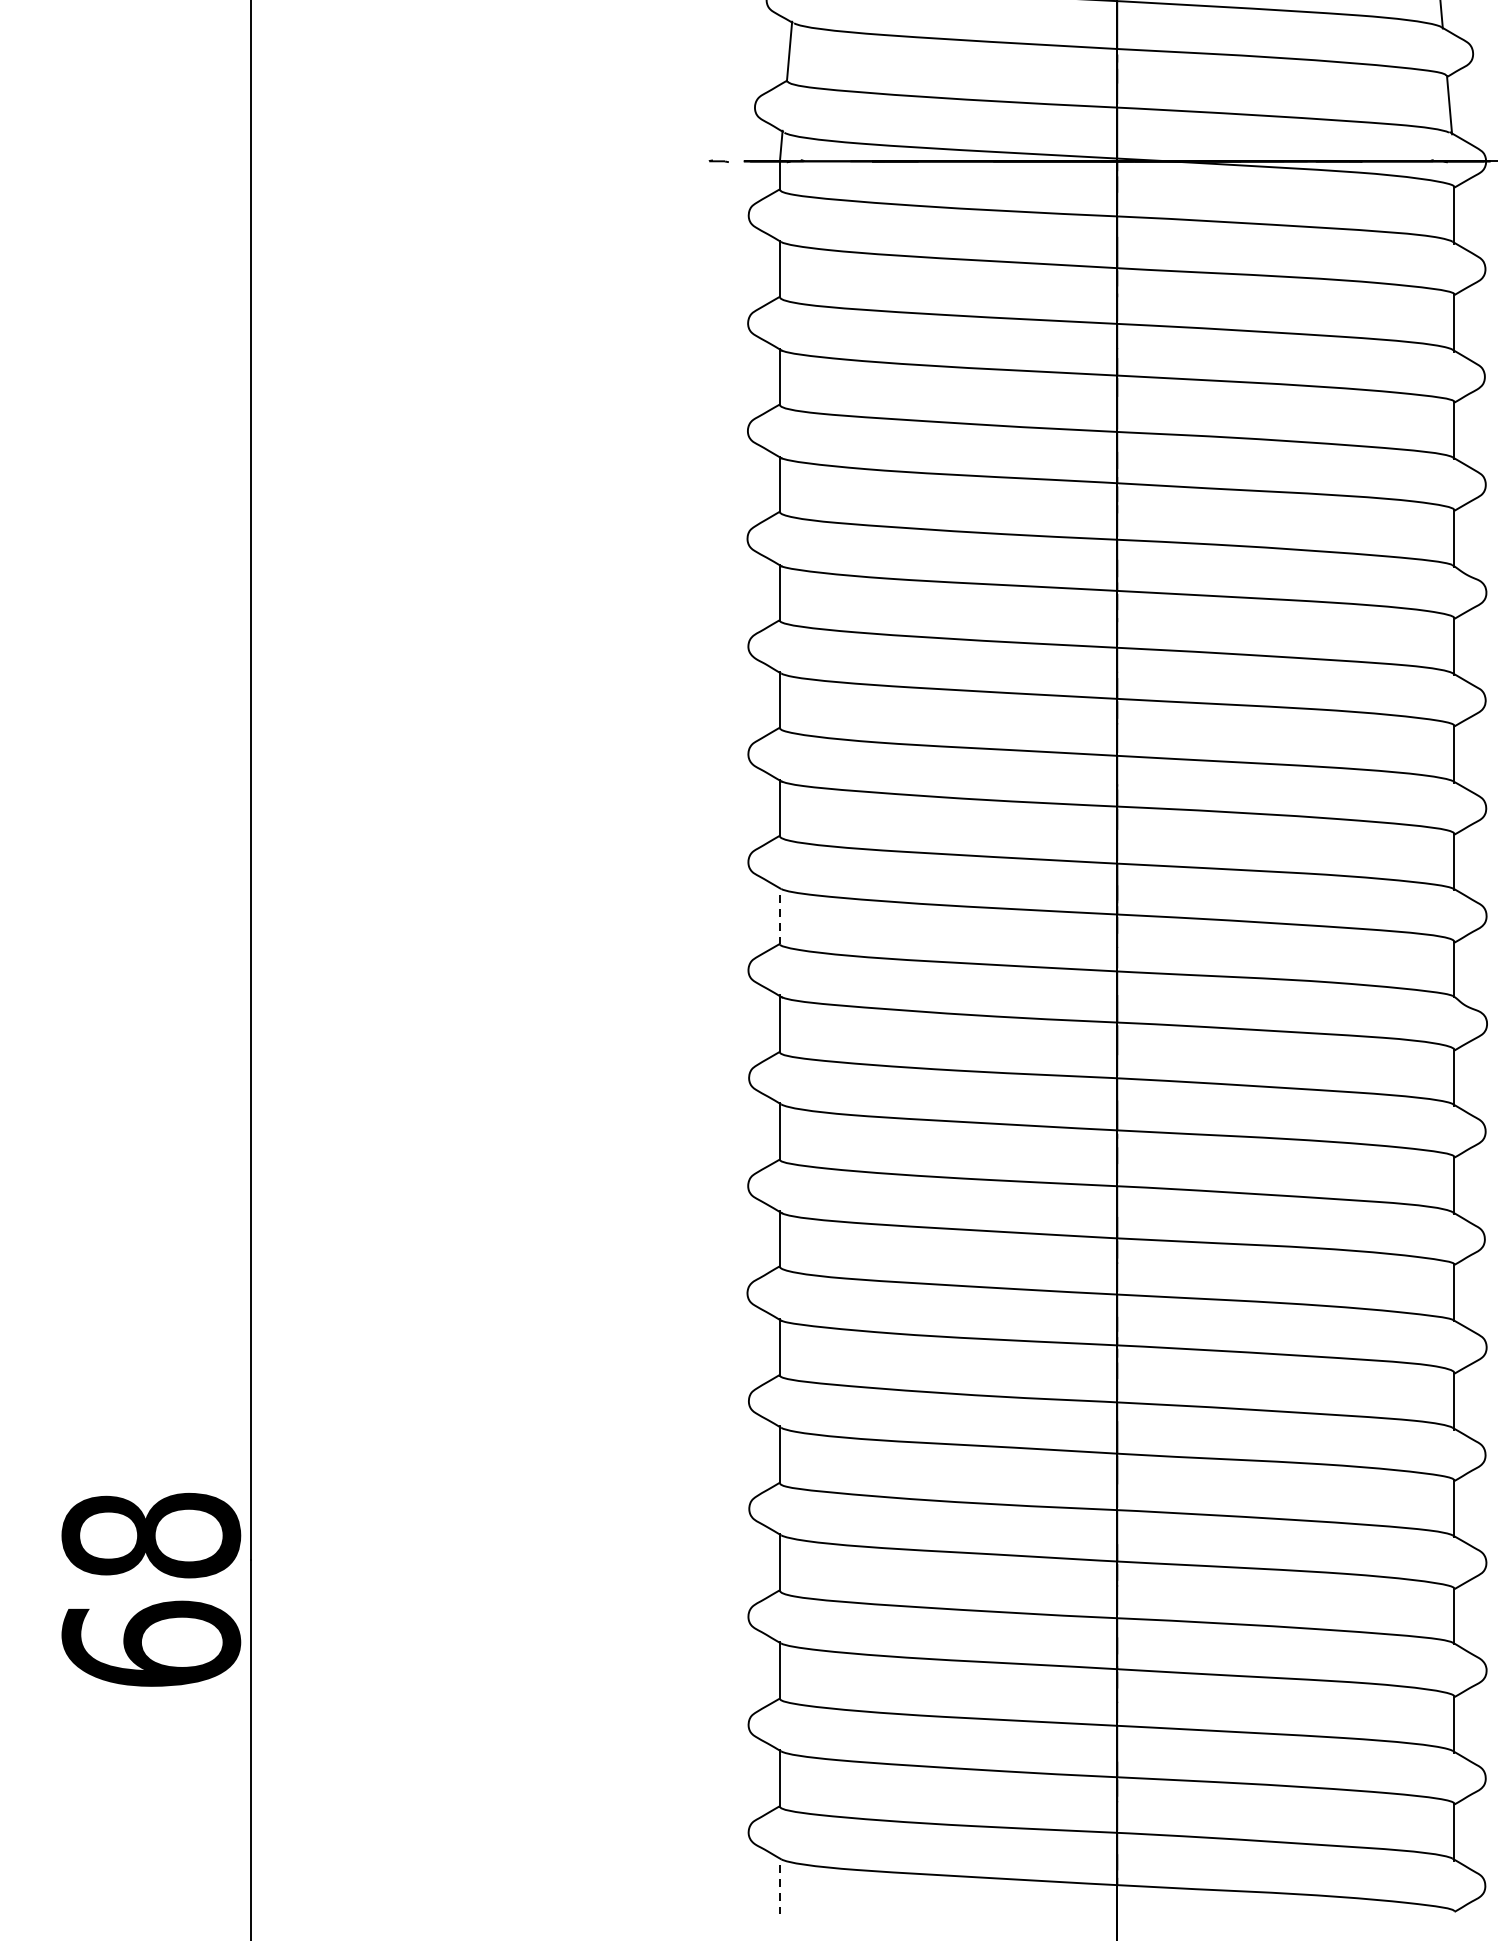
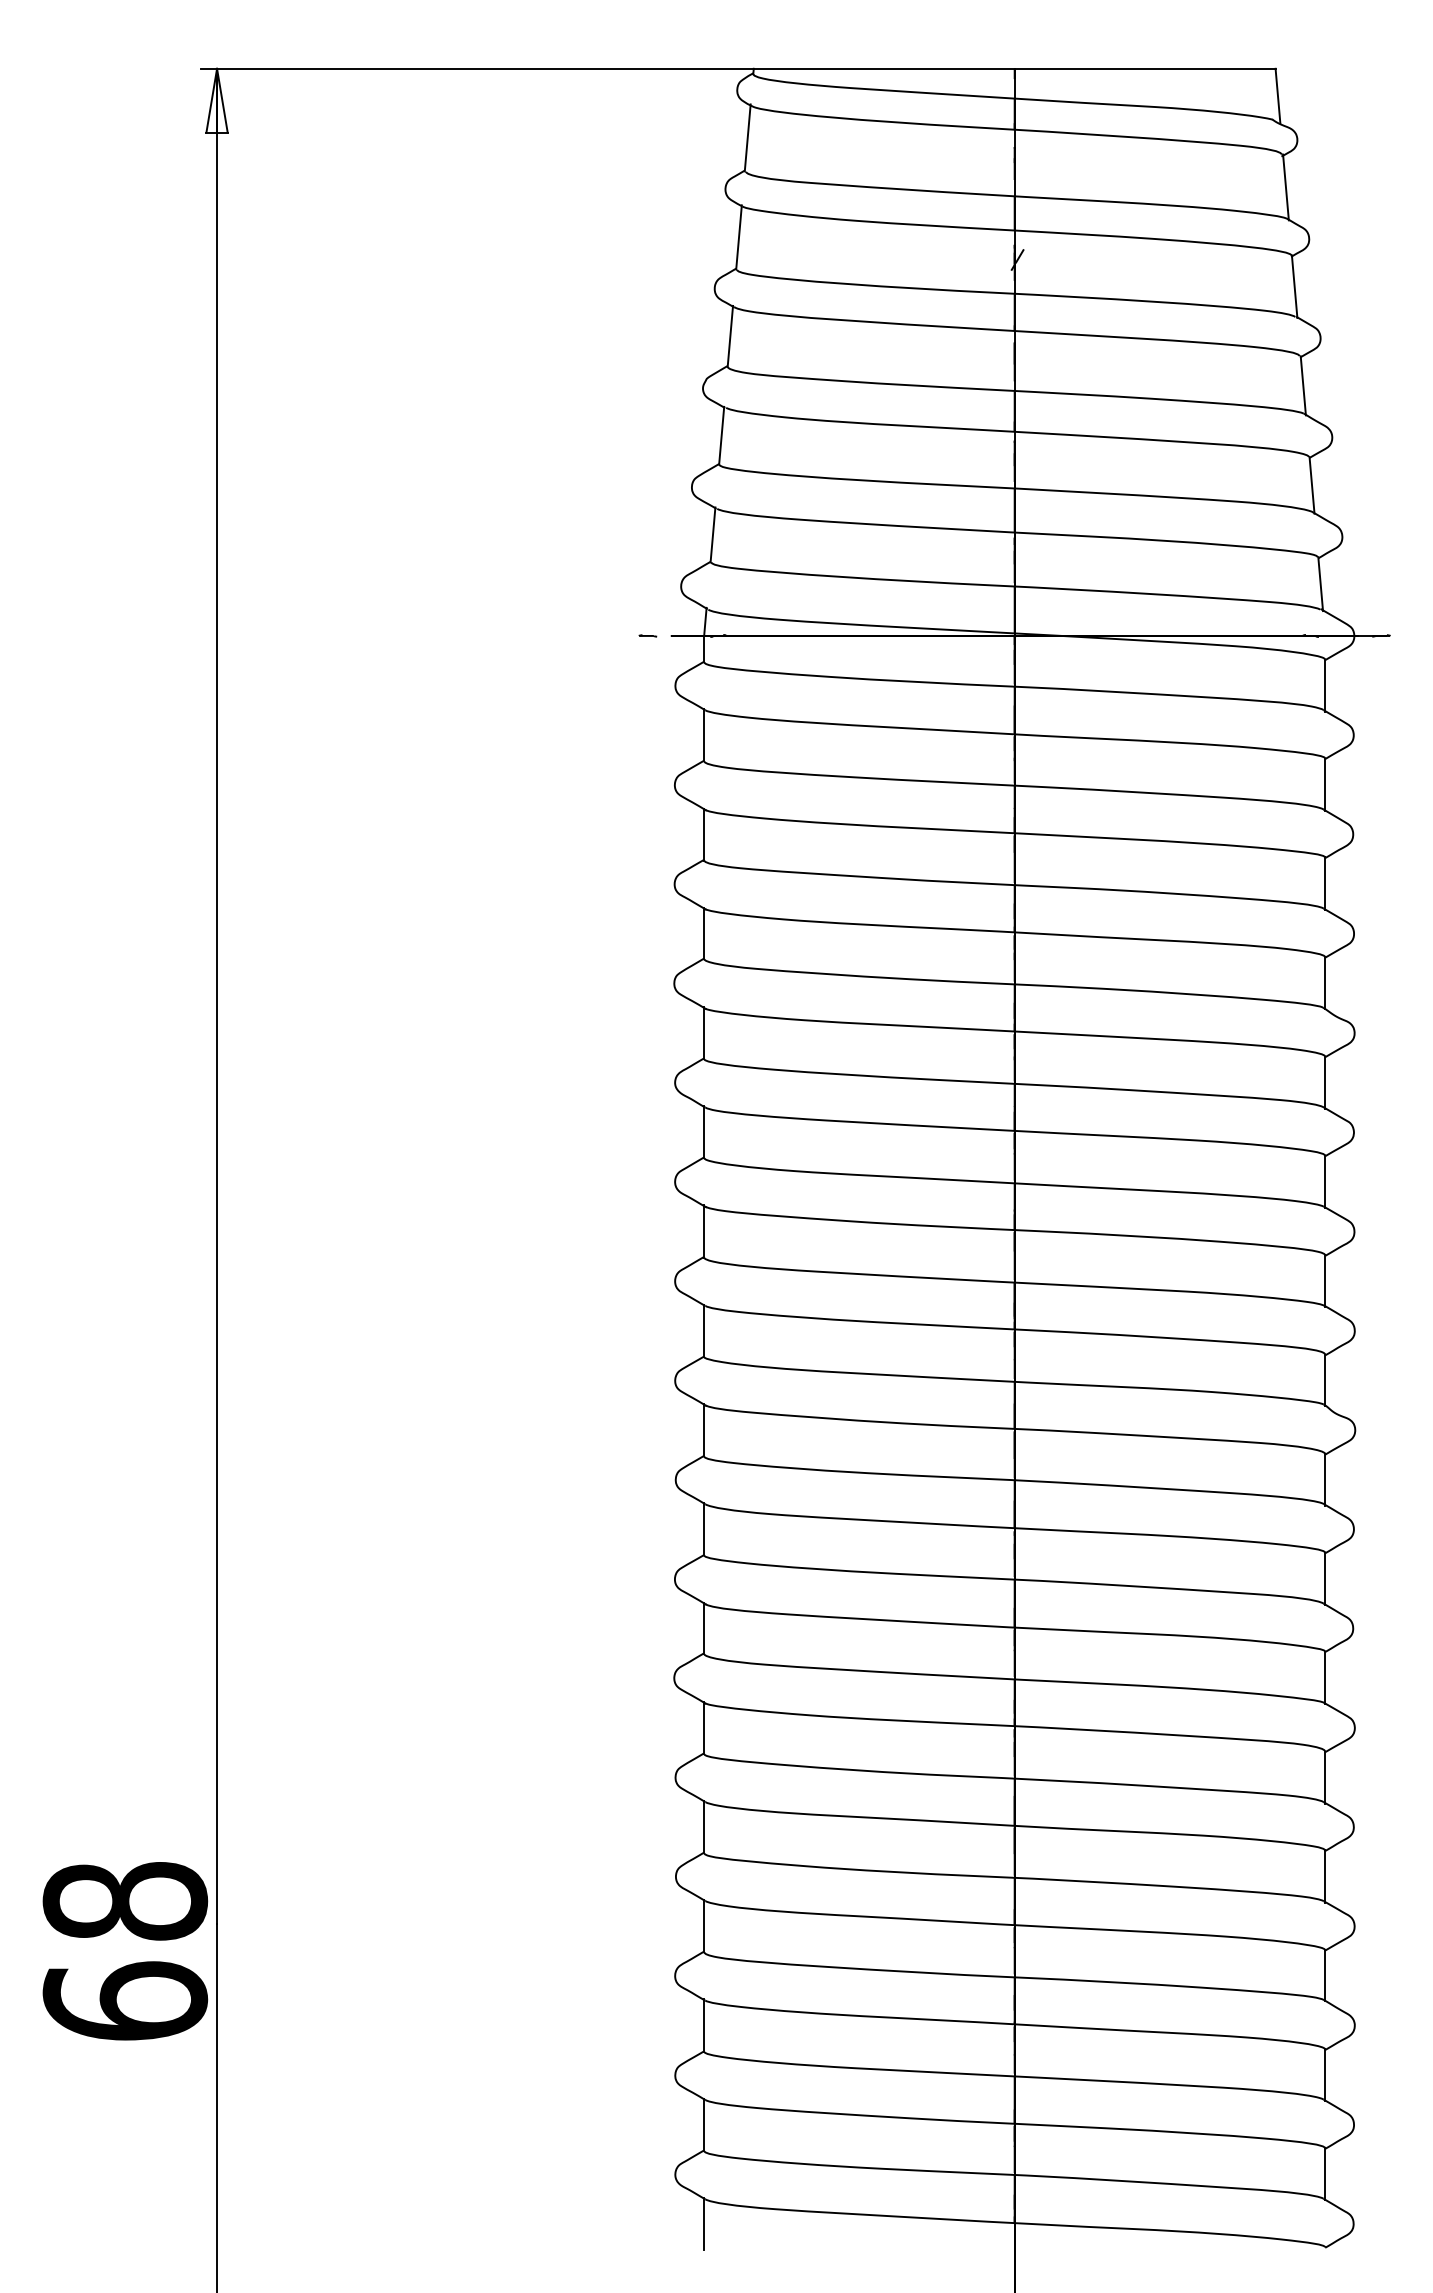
line: (780, 915) -> (704, 1330), dashed -> solid
line: (780, 1885) -> (704, 2223), dashed -> solid

